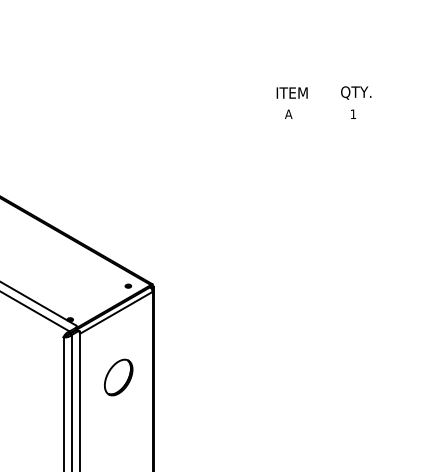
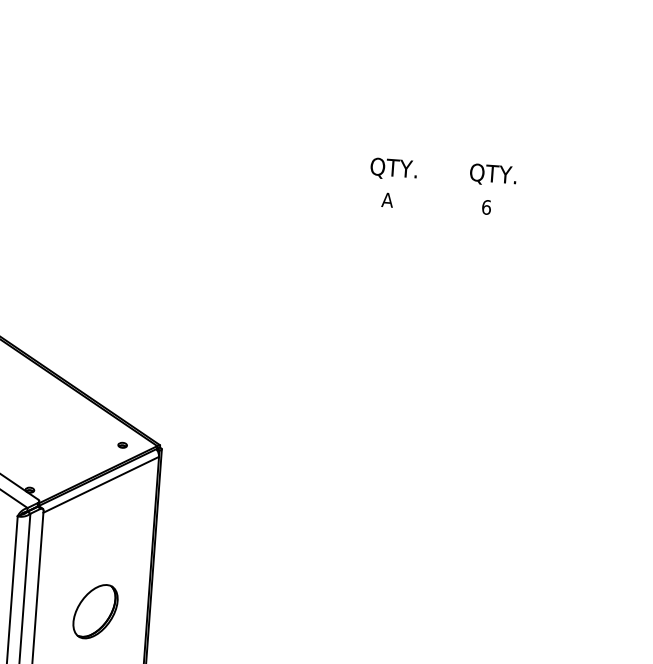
text: (291, 93) -> (394, 168), ITEM -> QTY.
text: (353, 114) -> (486, 207), 1 -> 6
part: (118, 377) -> (95, 611), moved

